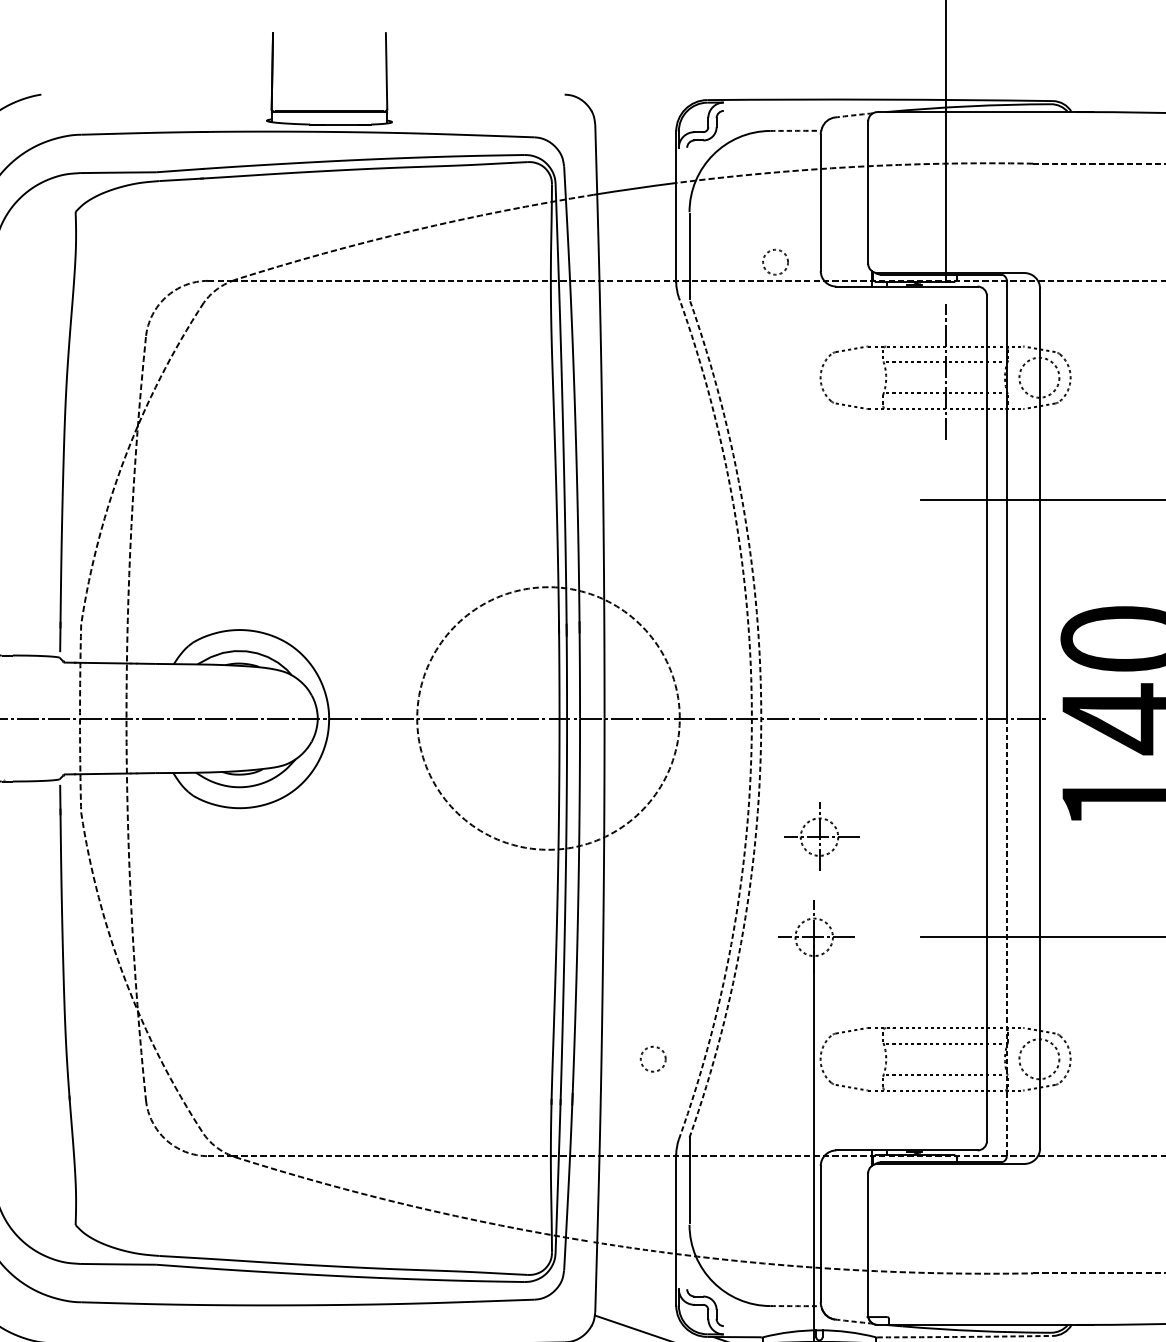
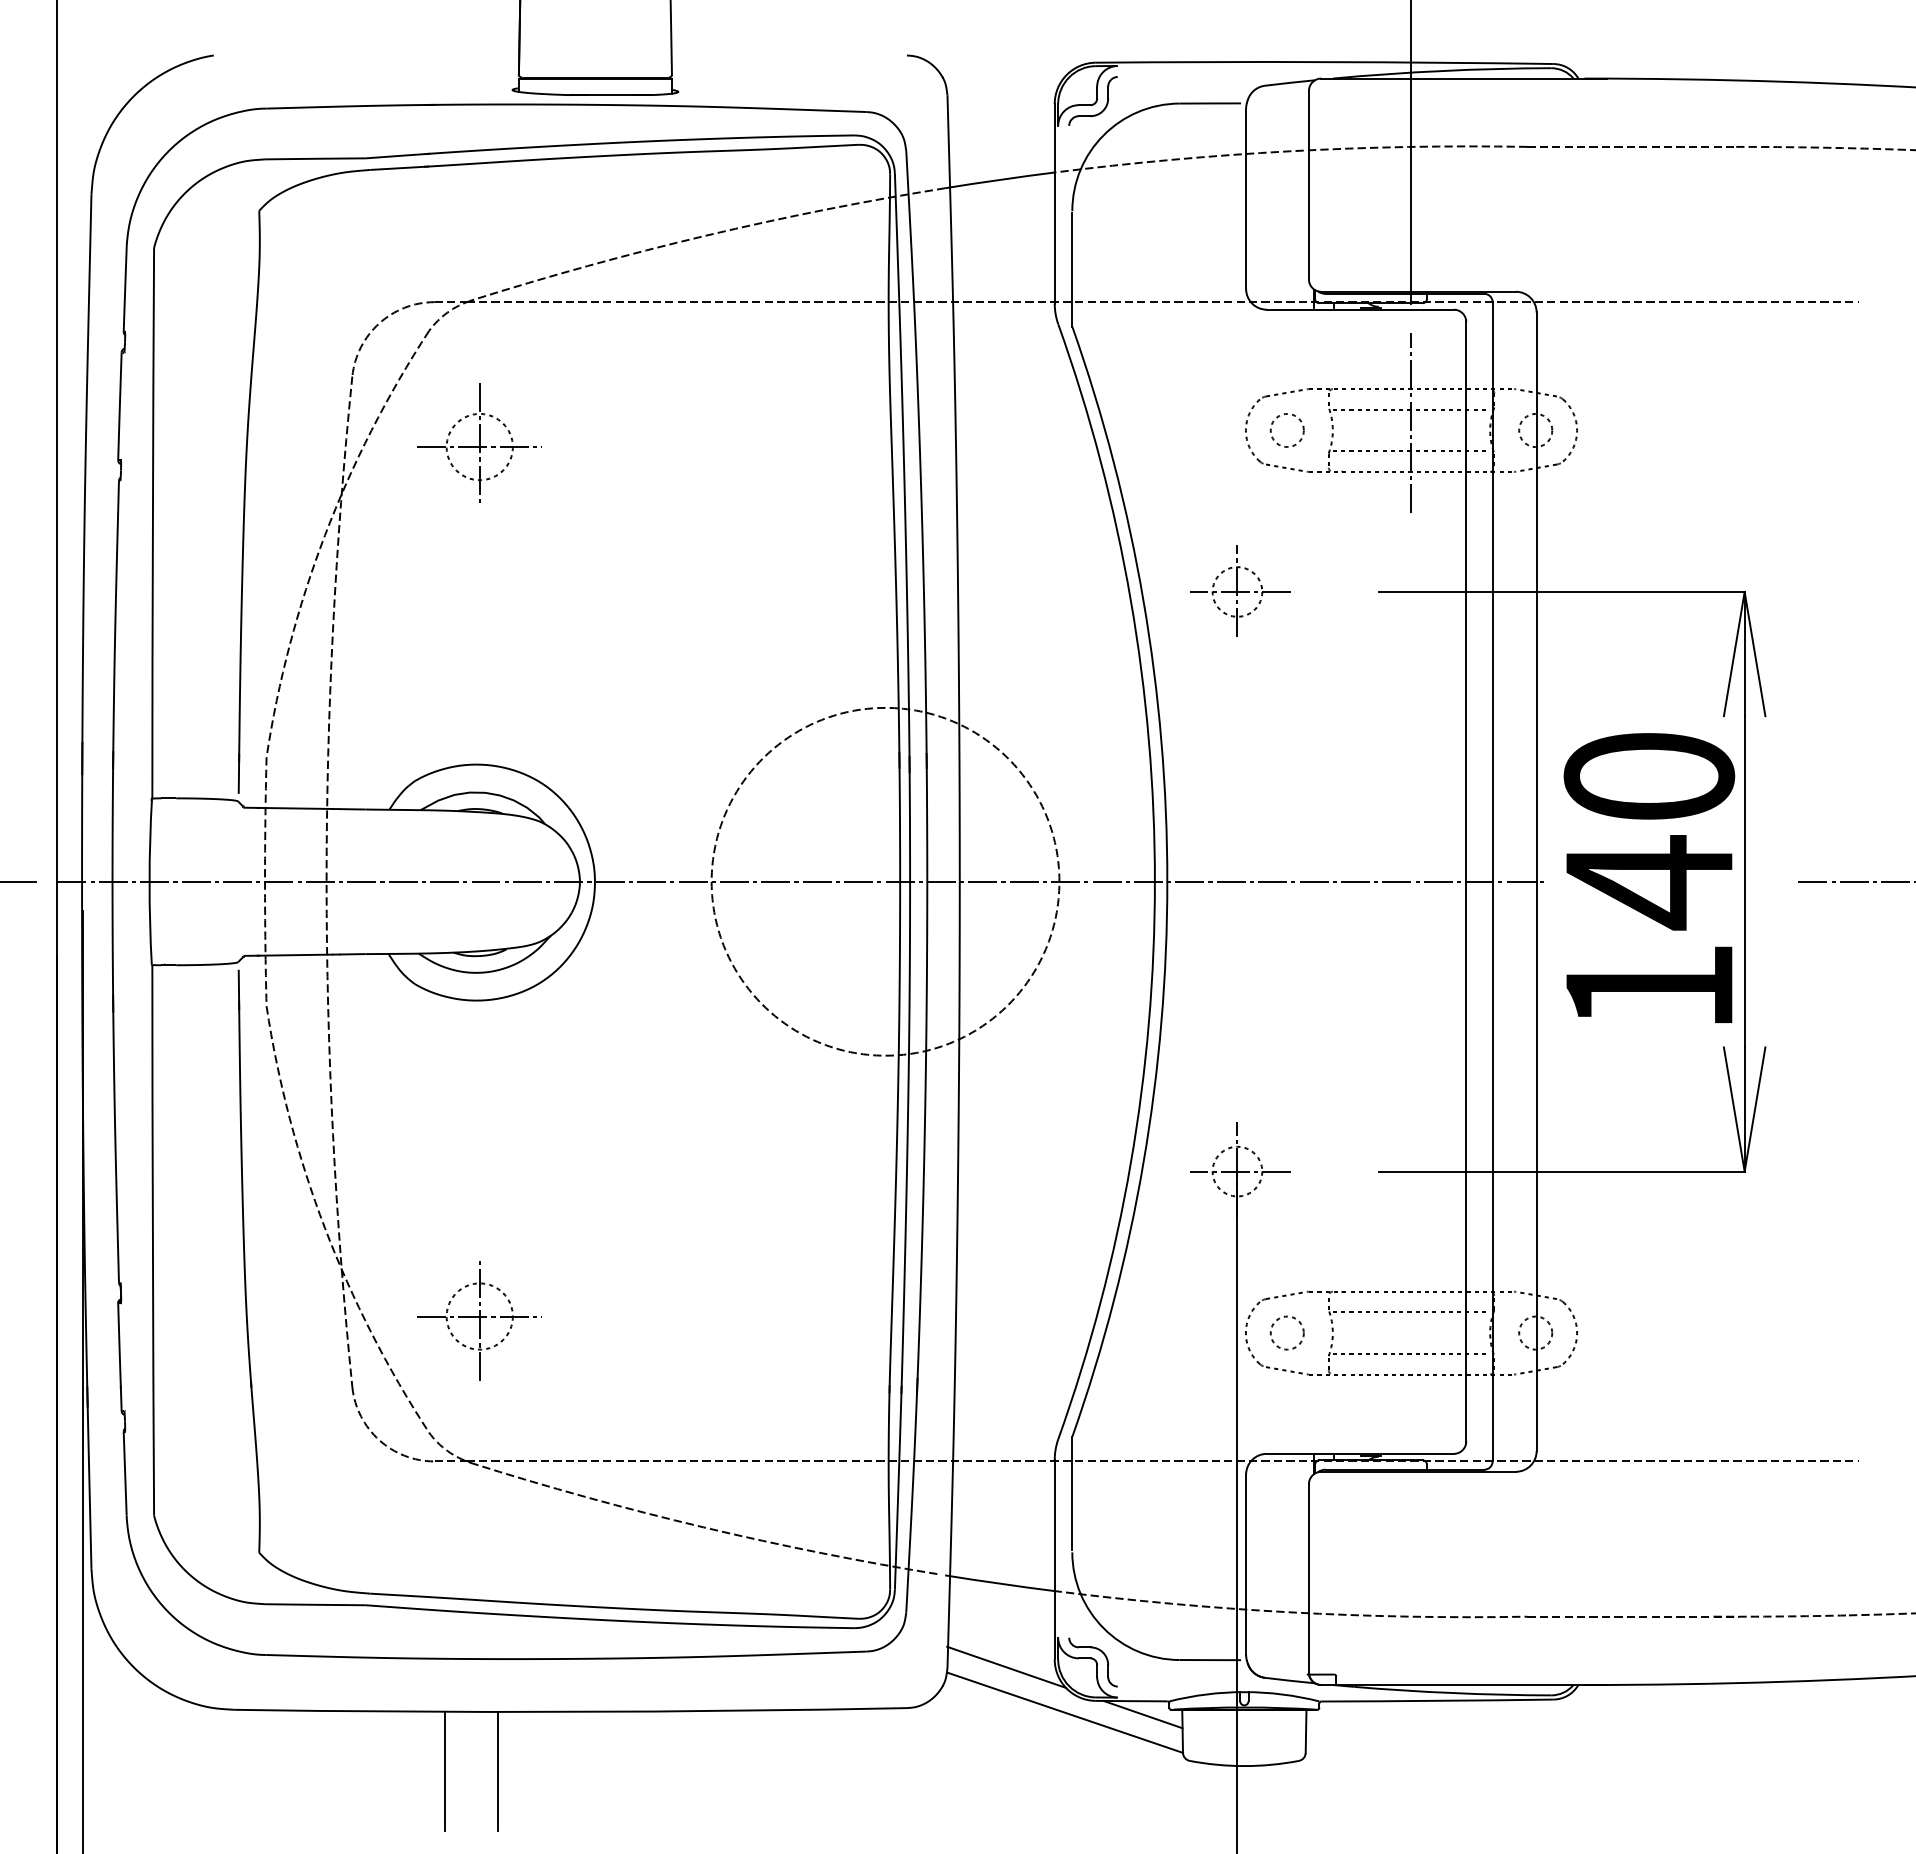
arc: (854, 115) -> (1290, 82), dashed -> solid
arc: (793, 130) -> (1210, 103), dashed -> solid
circle: (774, 262) -> (1286, 430), moved
circle: (1039, 377) -> (1535, 430), size x0.62
part: (241, 386) -> (479, 442), added
arc: (751, 718) -> (1154, 881), dashed -> solid
arc: (761, 718) -> (1167, 881), dashed -> solid
part: (821, 836) -> (1240, 590), moved
line: (1006, 937) -> (1492, 1171), dashed -> solid
part: (241, 1049) -> (479, 1320), added
circle: (652, 1058) -> (1286, 1332), moved
circle: (1039, 1058) -> (1535, 1332), size x0.62
arc: (634, 1248) -> (999, 1583), dashed -> solid
arc: (793, 1306) -> (1210, 1660), dashed -> solid
line: (639, 1310) -> (1006, 1666), added
arc: (854, 1321) -> (1290, 1680), dashed -> solid
arc: (965, 1336) -> (1437, 1700), dashed -> solid

